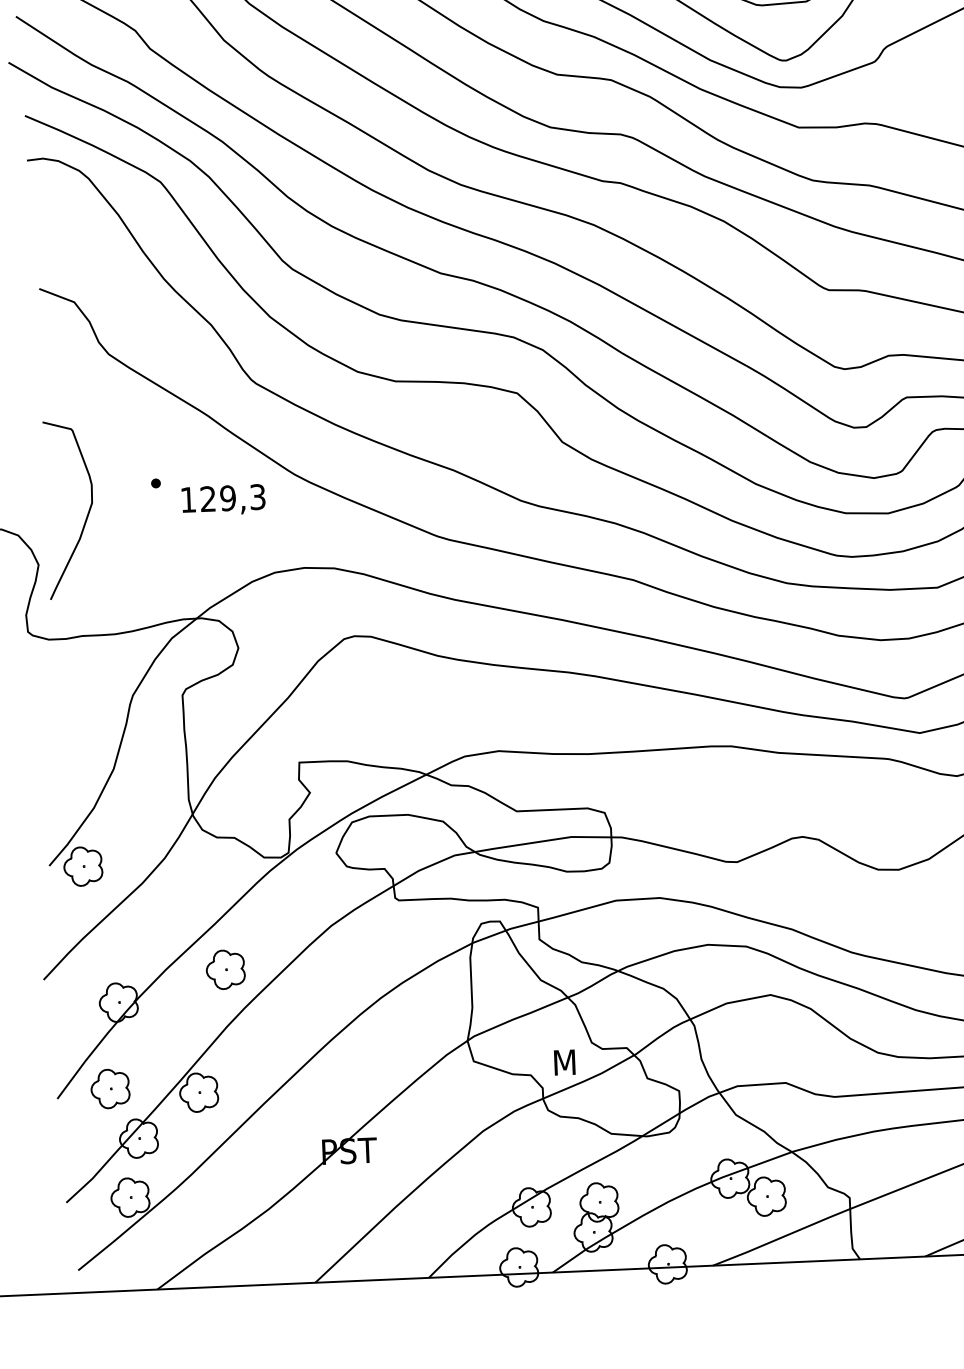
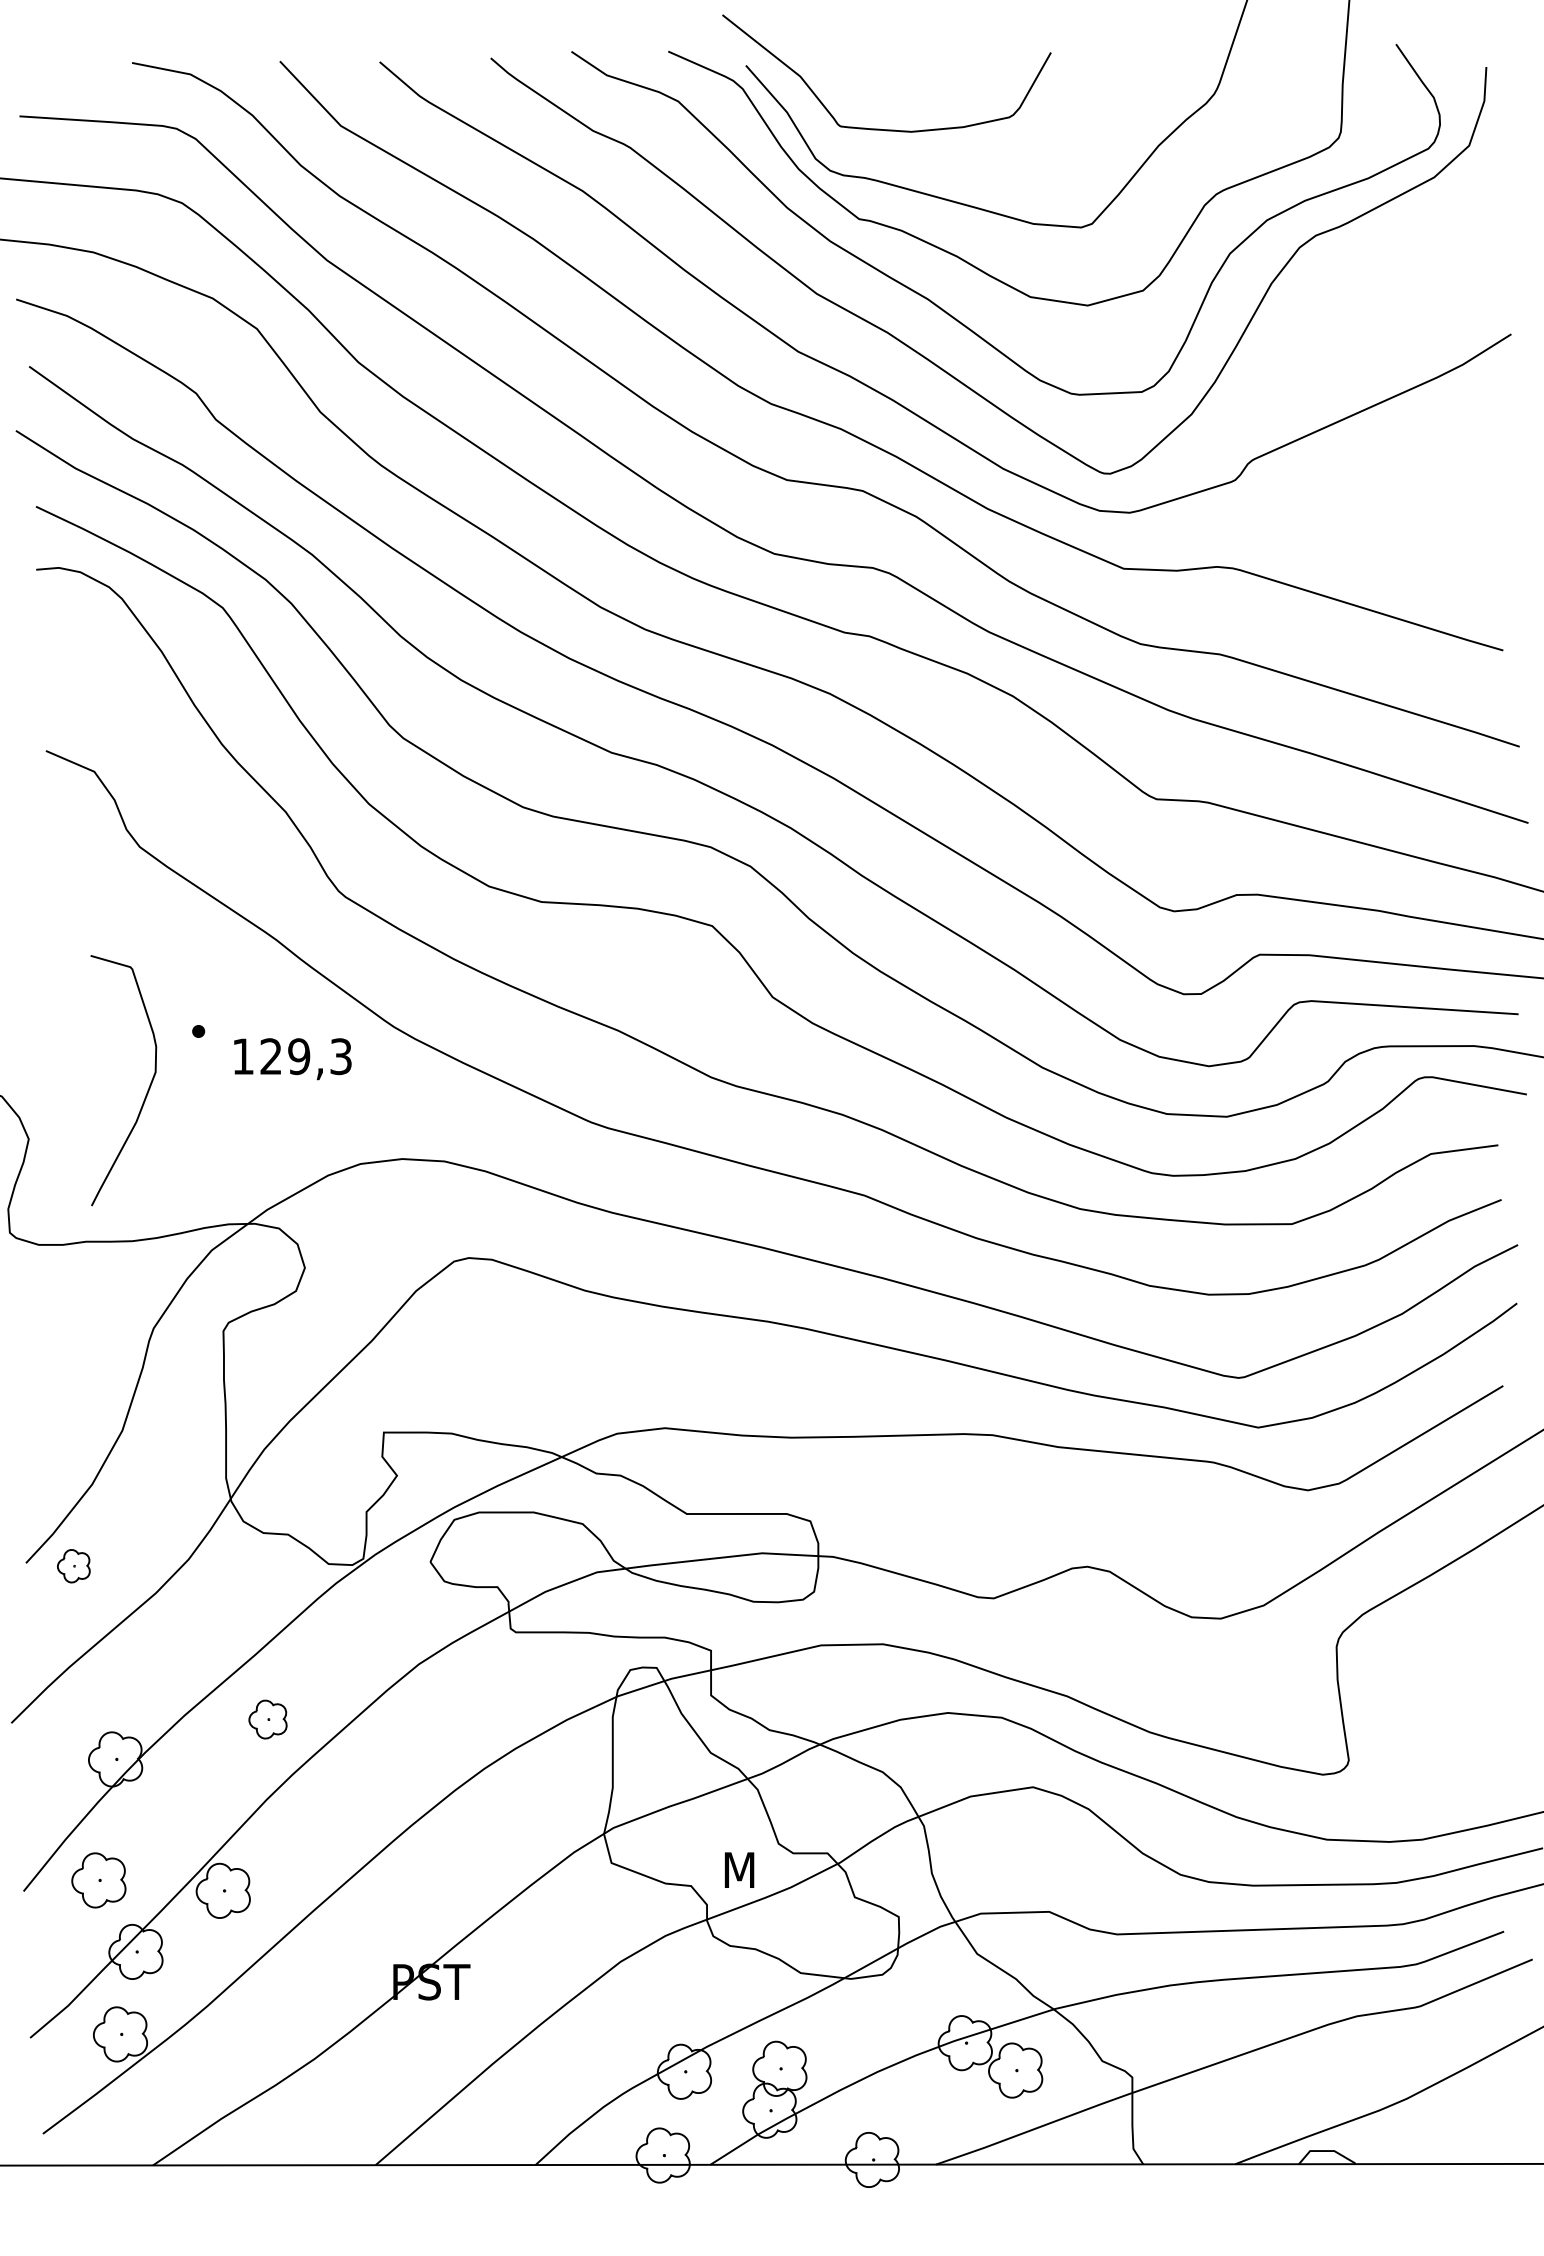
curve: (86, 517) -> (146, 1092), moved
part: (83, 866) -> (73, 1566), size x0.6
part: (225, 969) -> (267, 1719), size x0.7

